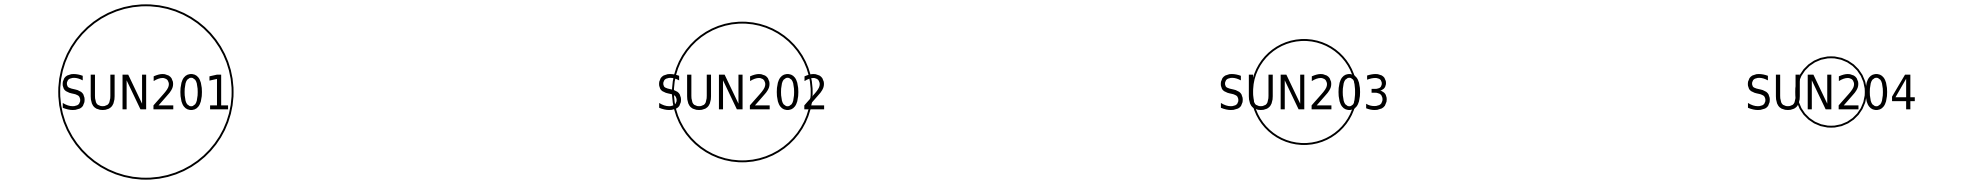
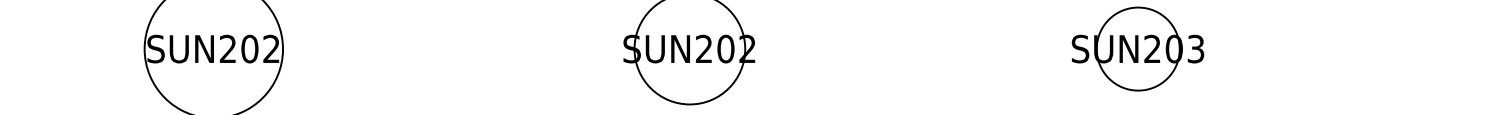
text: (217, 91) -> (270, 48), SUN201 -> SUN202

